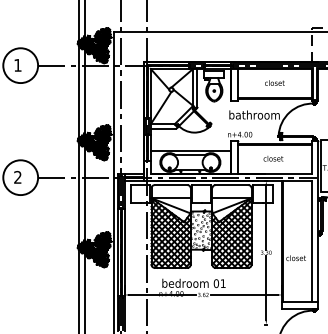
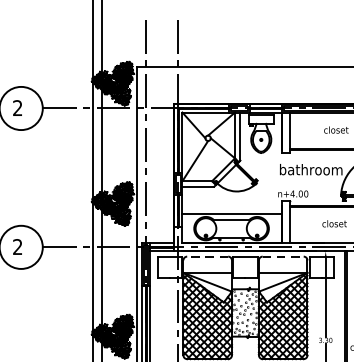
text: (17, 64) -> (17, 107), 1 -> 2
line: (171, 185) -> (208, 257), solid -> dashed
line: (232, 185) -> (283, 257), solid -> dashed

